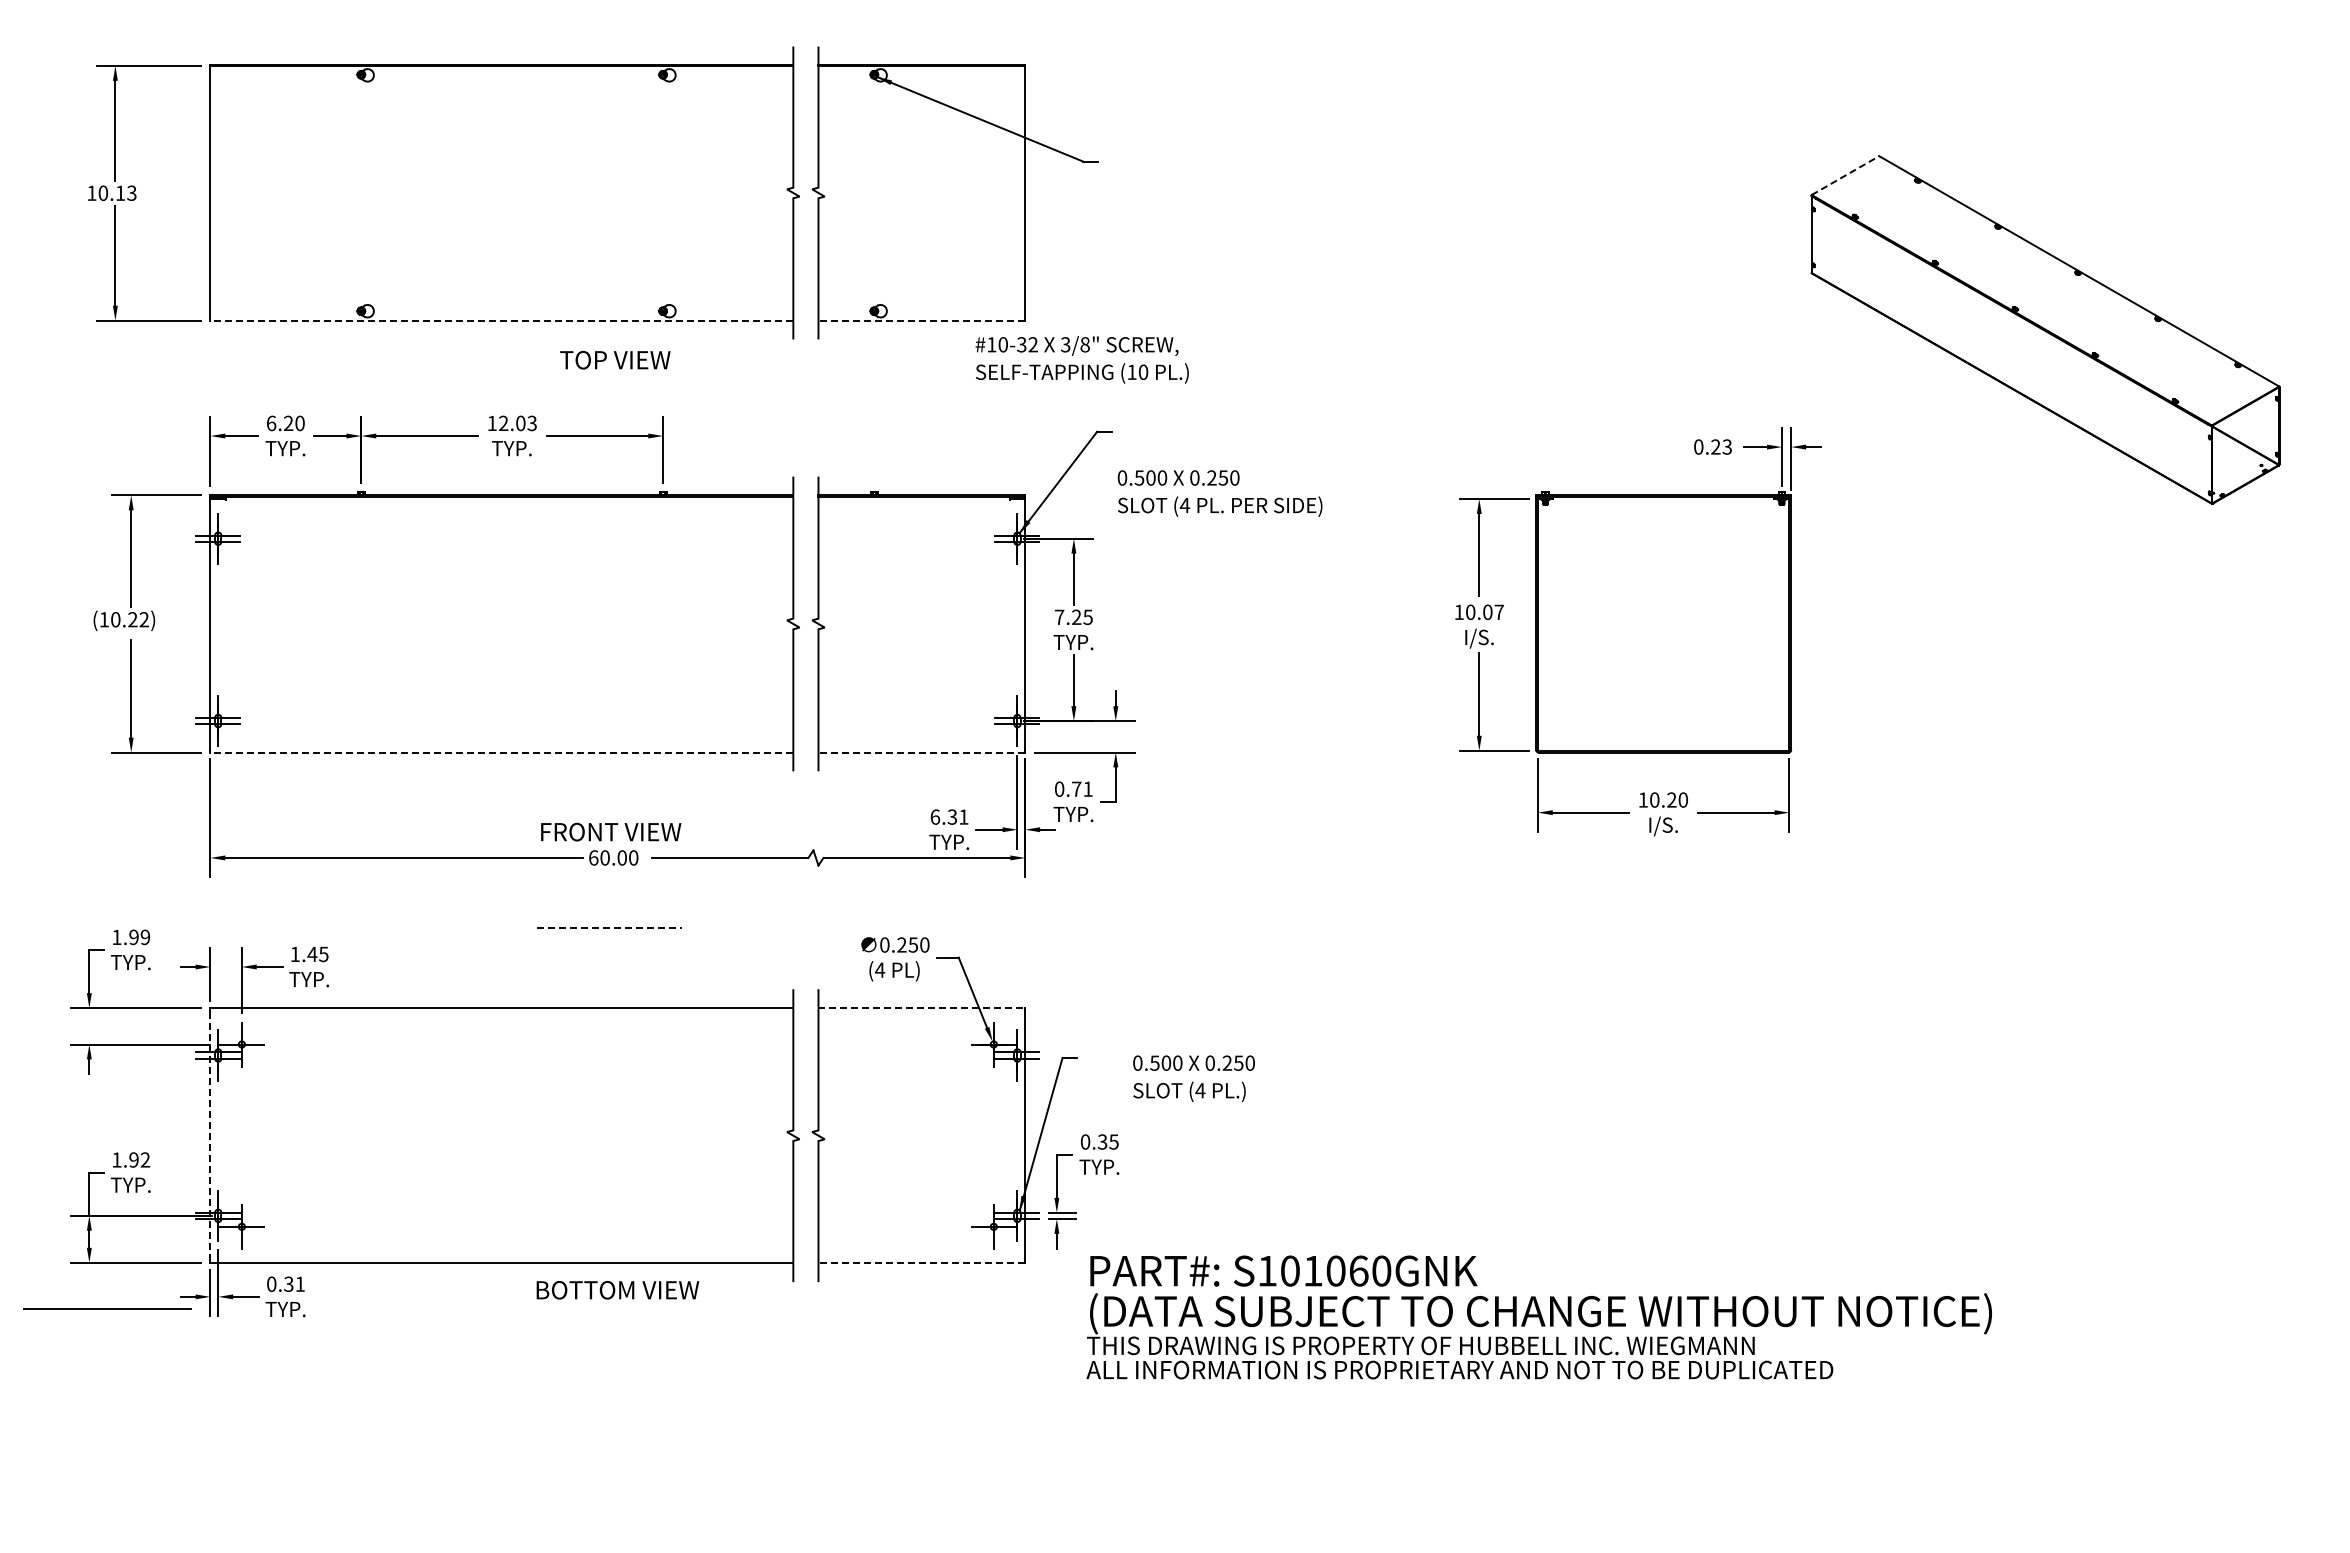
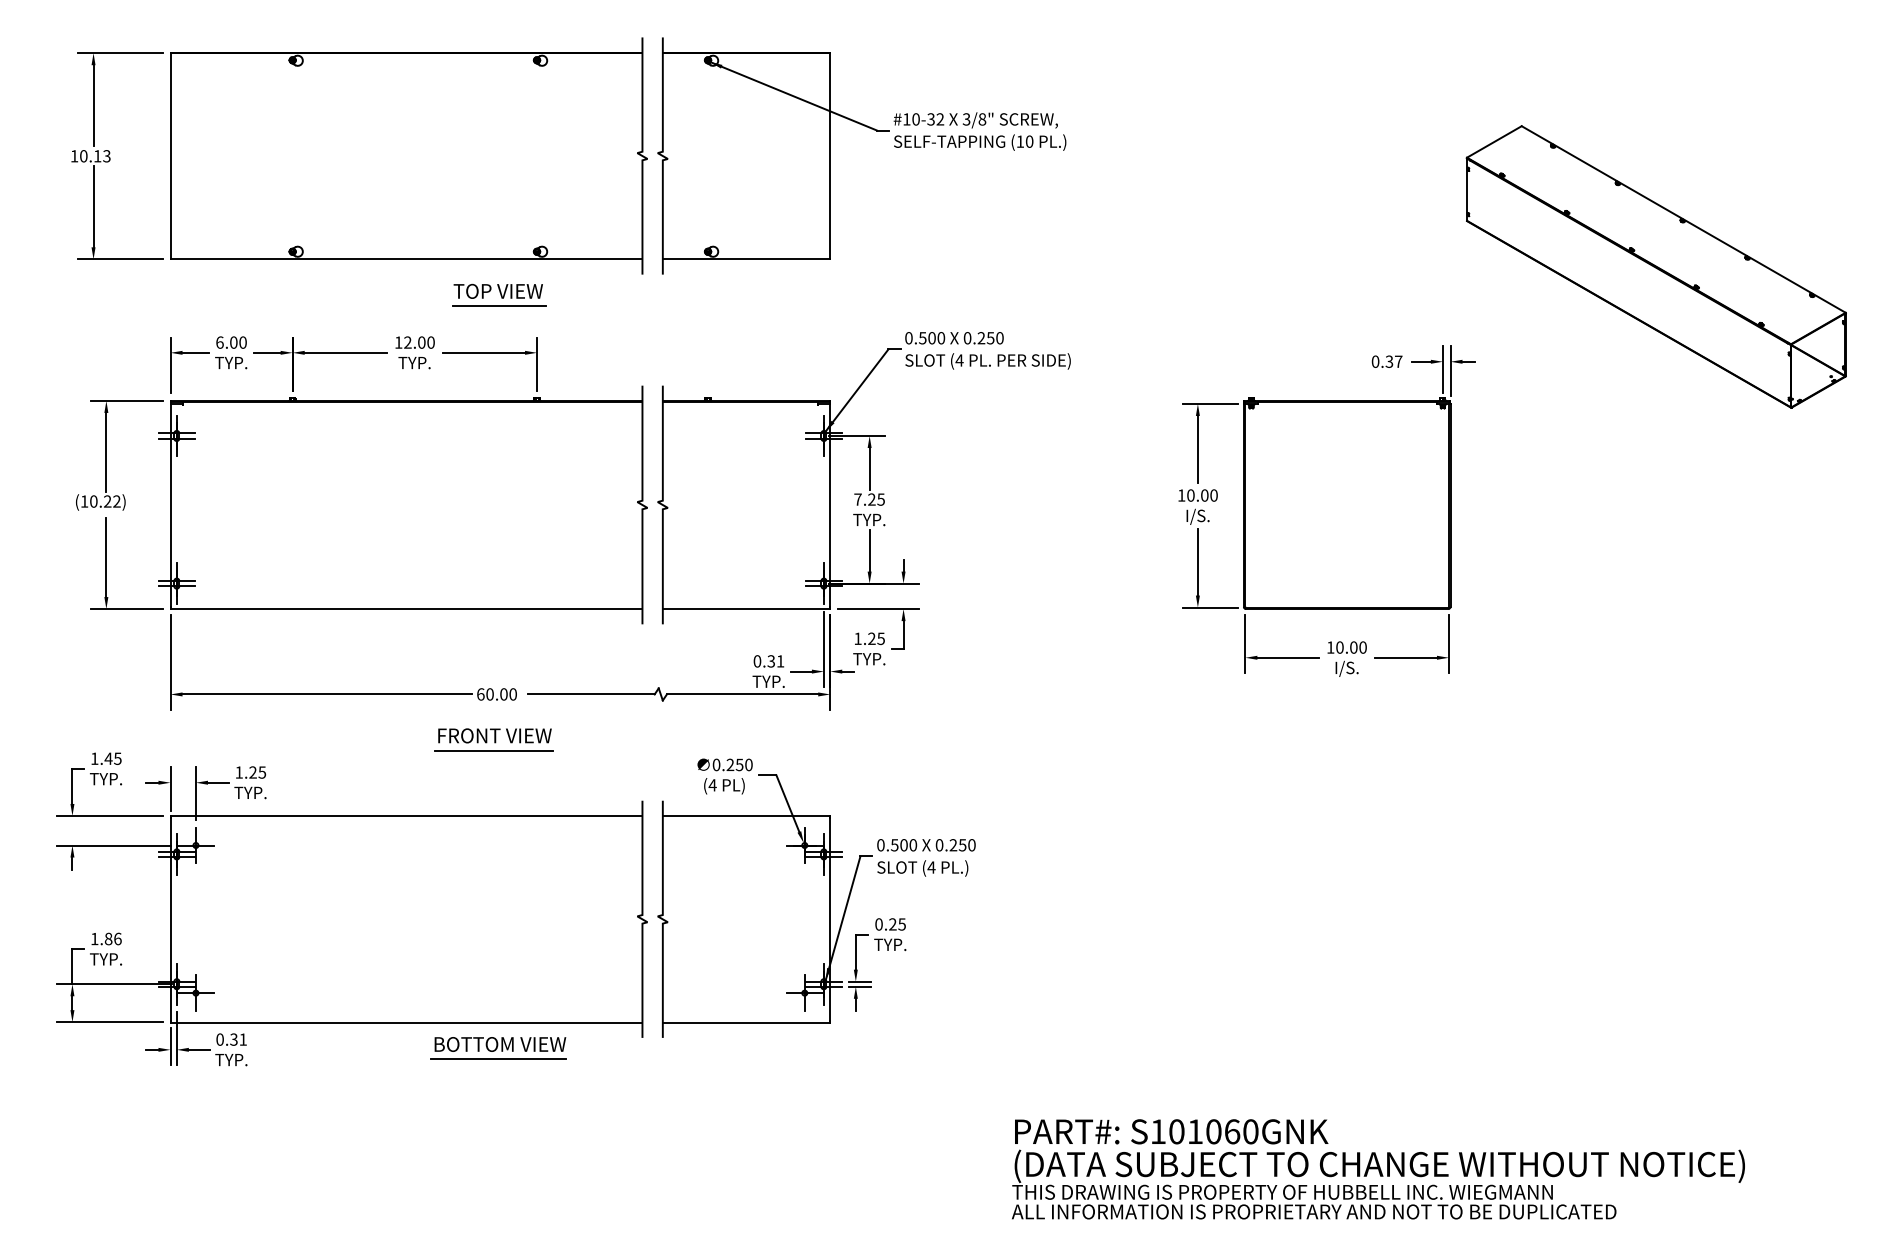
line: (1845, 175) -> (1494, 141), dashed -> solid
line: (501, 320) -> (406, 259), dashed -> solid
line: (921, 320) -> (746, 259), dashed -> solid
text: (1081, 359) -> (979, 131), moved
line: (616, 378) -> (499, 306), added
text: (288, 423) -> (233, 342), 6.20 -> 6.00
text: (531, 423) -> (430, 342), 12.03 -> 12.00
text: (1721, 446) -> (1394, 361), 0.23 -> 0.37
text: (1219, 493) -> (987, 350), moved
text: (1498, 612) -> (1213, 495), 10.07 -> 10.00
line: (501, 752) -> (406, 609), dashed -> solid
line: (921, 752) -> (746, 609), dashed -> solid
text: (1073, 788) -> (869, 638), 0.71 -> 1.25
text: (1671, 799) -> (1353, 647), 10.20 -> 10.00
text: (935, 816) -> (757, 660), 6.31 -> 0.31
text: (611, 831) -> (495, 735), moved
line: (609, 927) -> (493, 750), dashed -> solid
text: (139, 937) -> (113, 758), 1.99 -> 1.45
text: (312, 953) -> (253, 771), 1.45 -> 1.25
line: (922, 1008) -> (747, 816), dashed -> solid
text: (1193, 1078) -> (925, 857), moved
line: (210, 1135) -> (170, 919), dashed -> solid
text: (1102, 1141) -> (892, 924), 0.35 -> 0.25
text: (139, 1159) -> (113, 938), 1.92 -> 1.86
line: (921, 1263) -> (746, 1022), dashed -> solid
line: (107, 1308) -> (498, 1059), moved
text: (1538, 1317) -> (1377, 1169), moved

